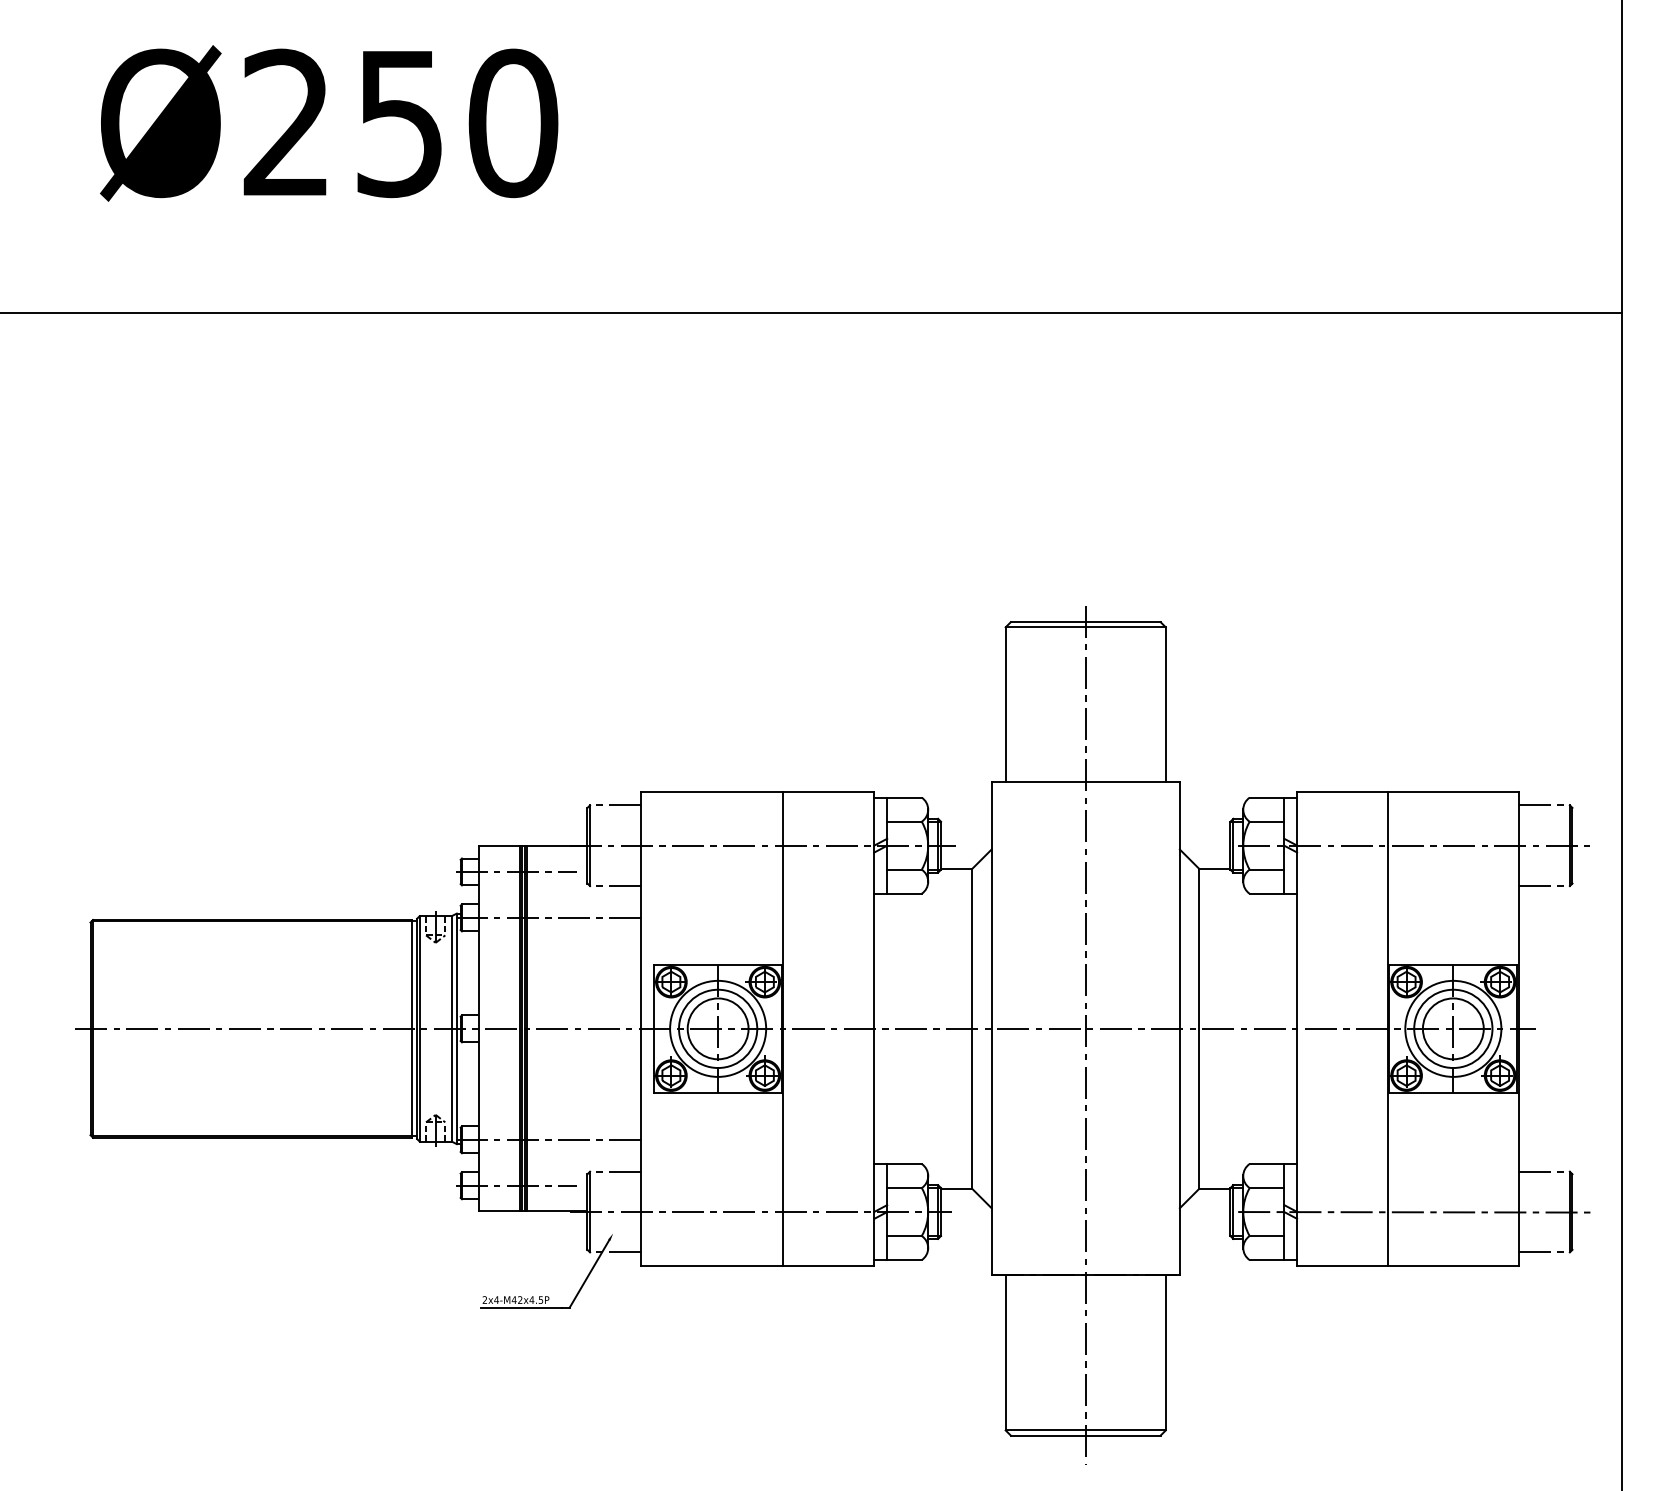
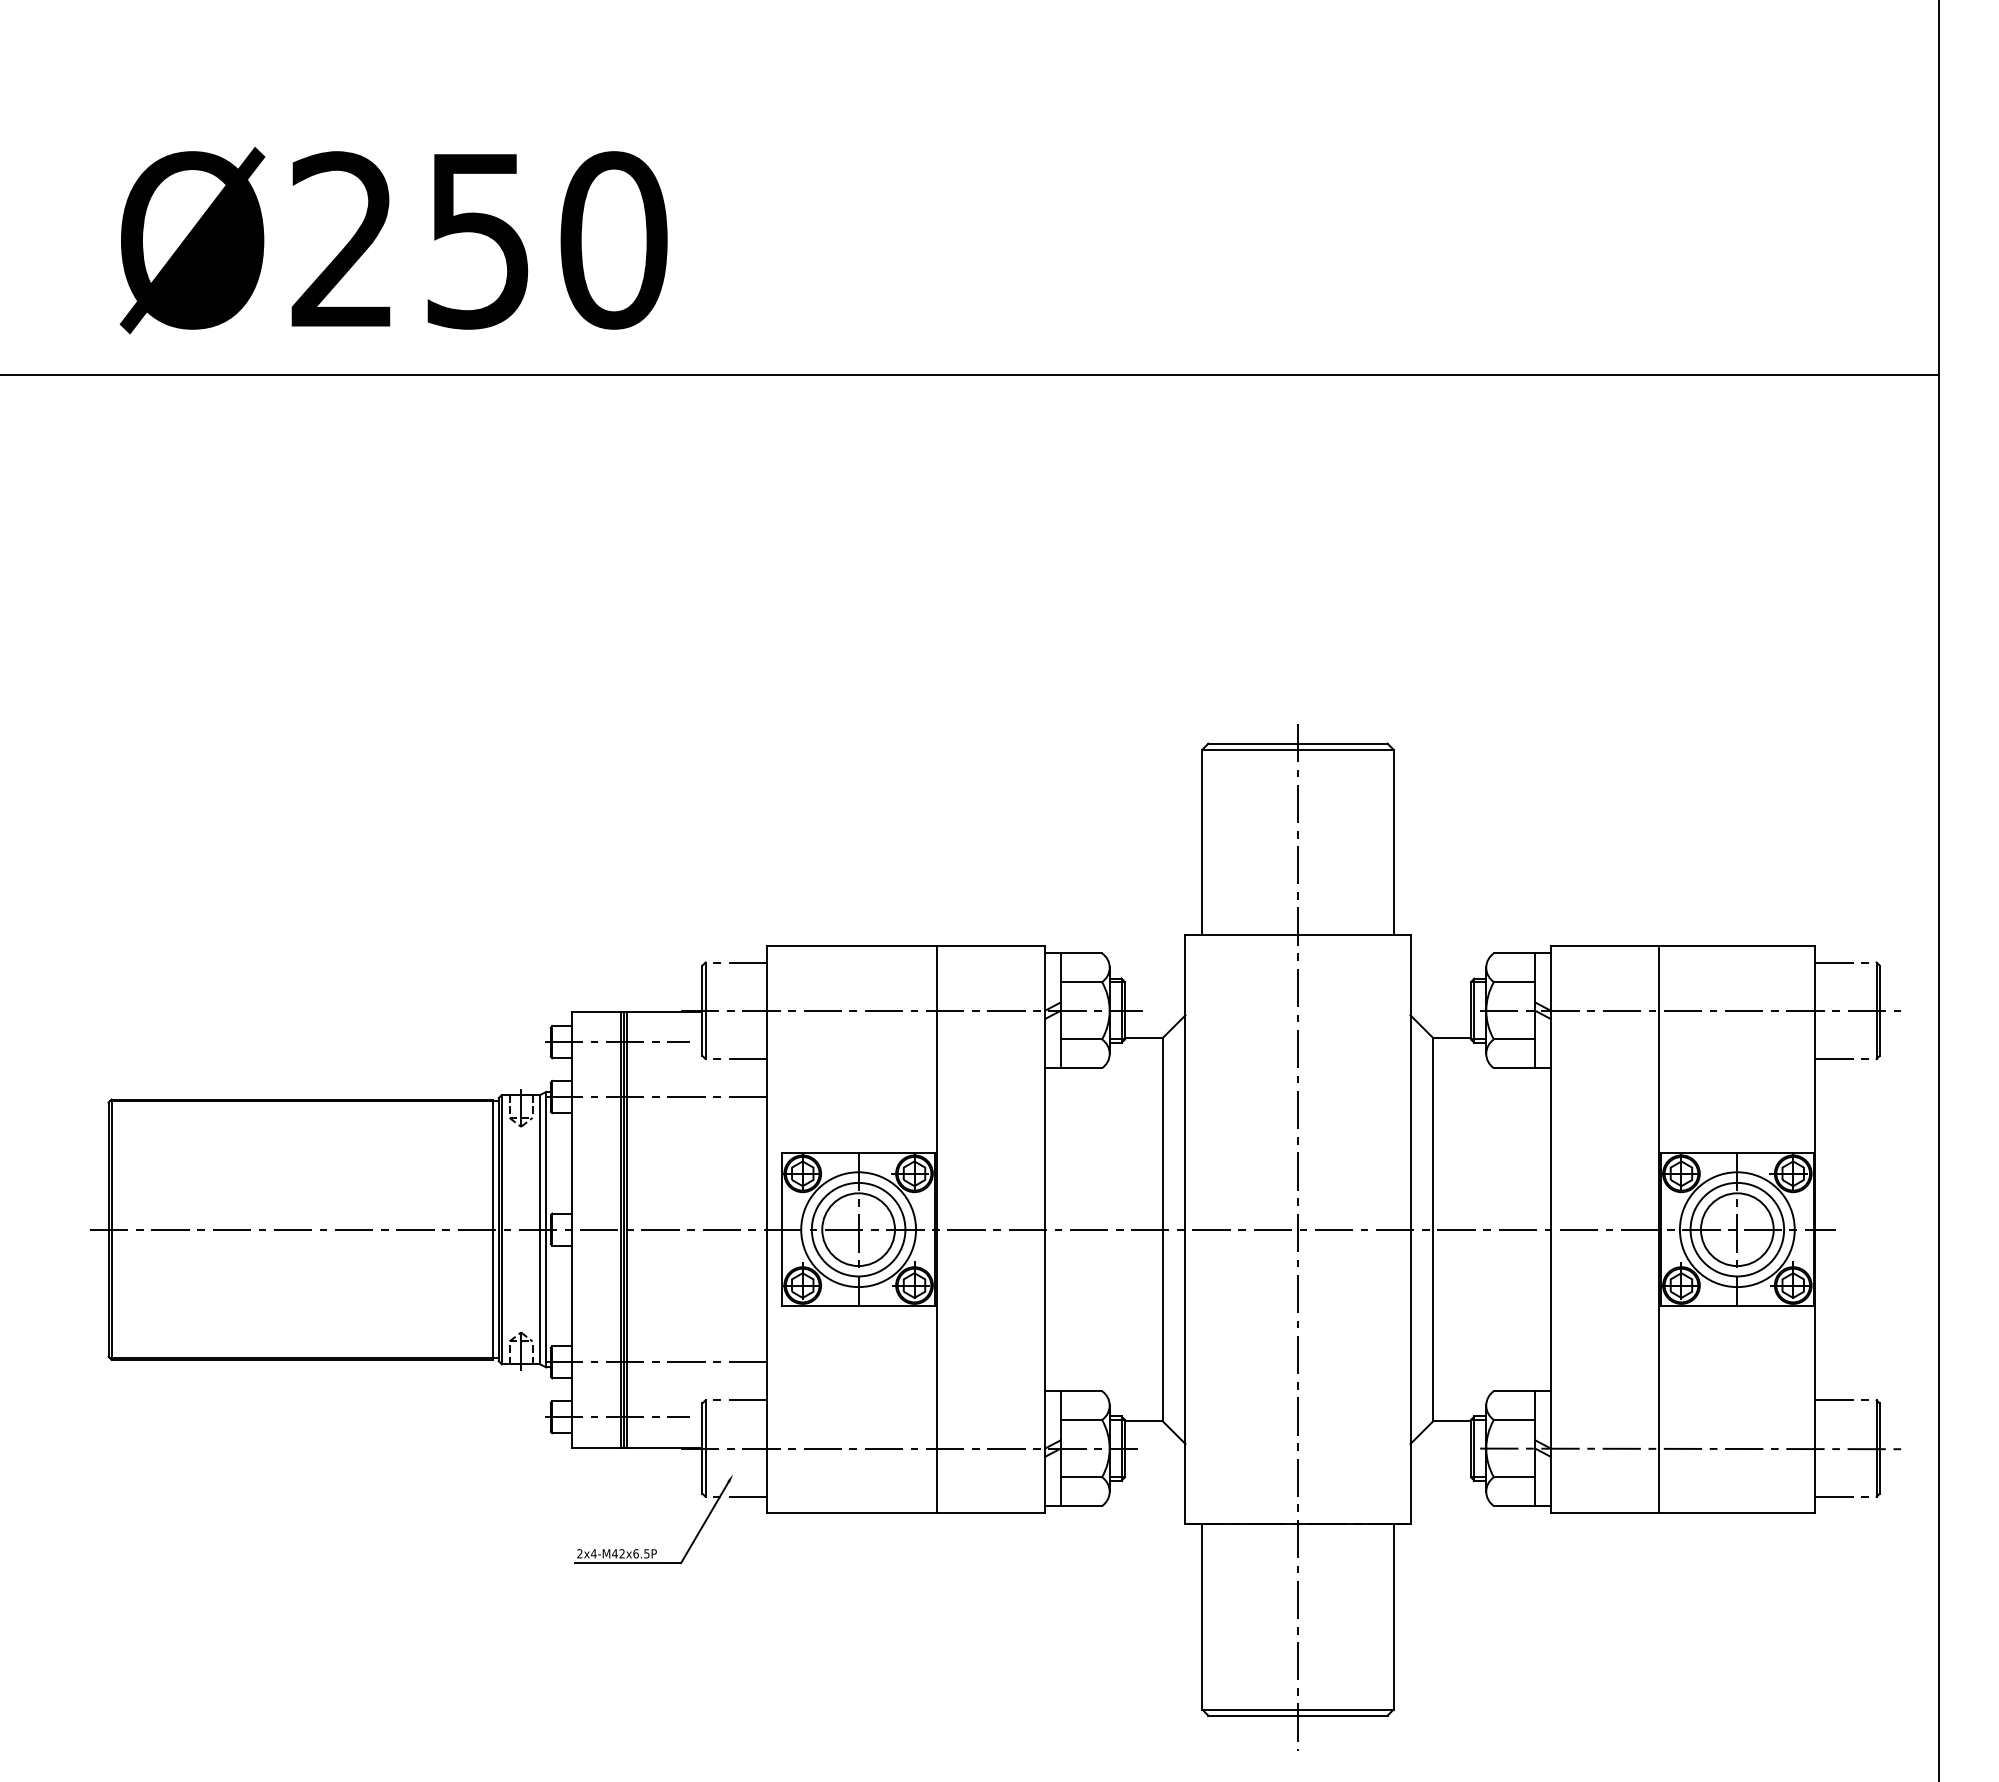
text: (328, 123) -> (393, 240), moved
line: (527, 1028) -> (630, 1229), removed
text: (531, 1299) -> (635, 1553), 2x4-M42x4.5P -> 2x4-M42x6.5P

